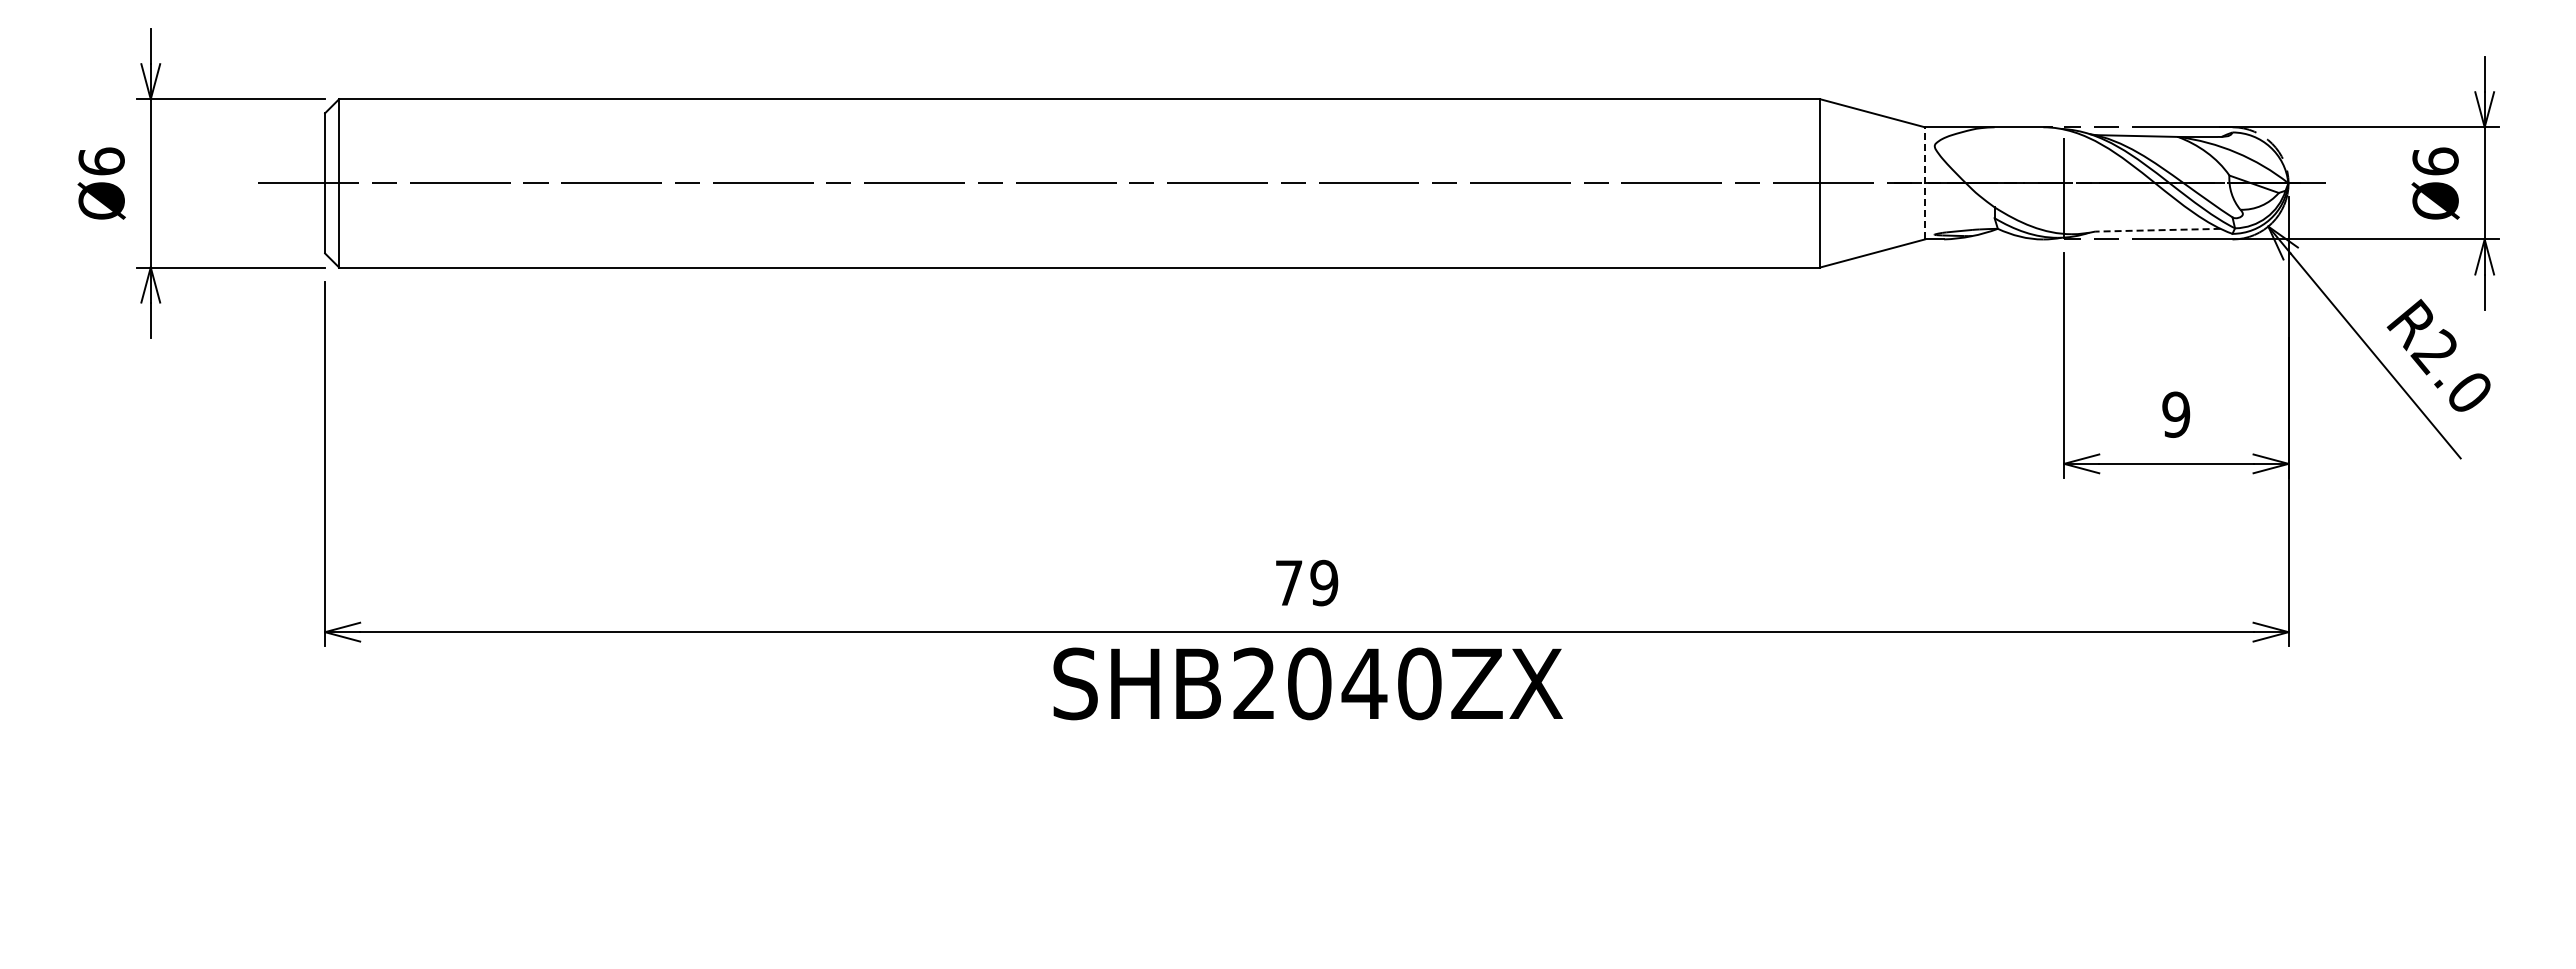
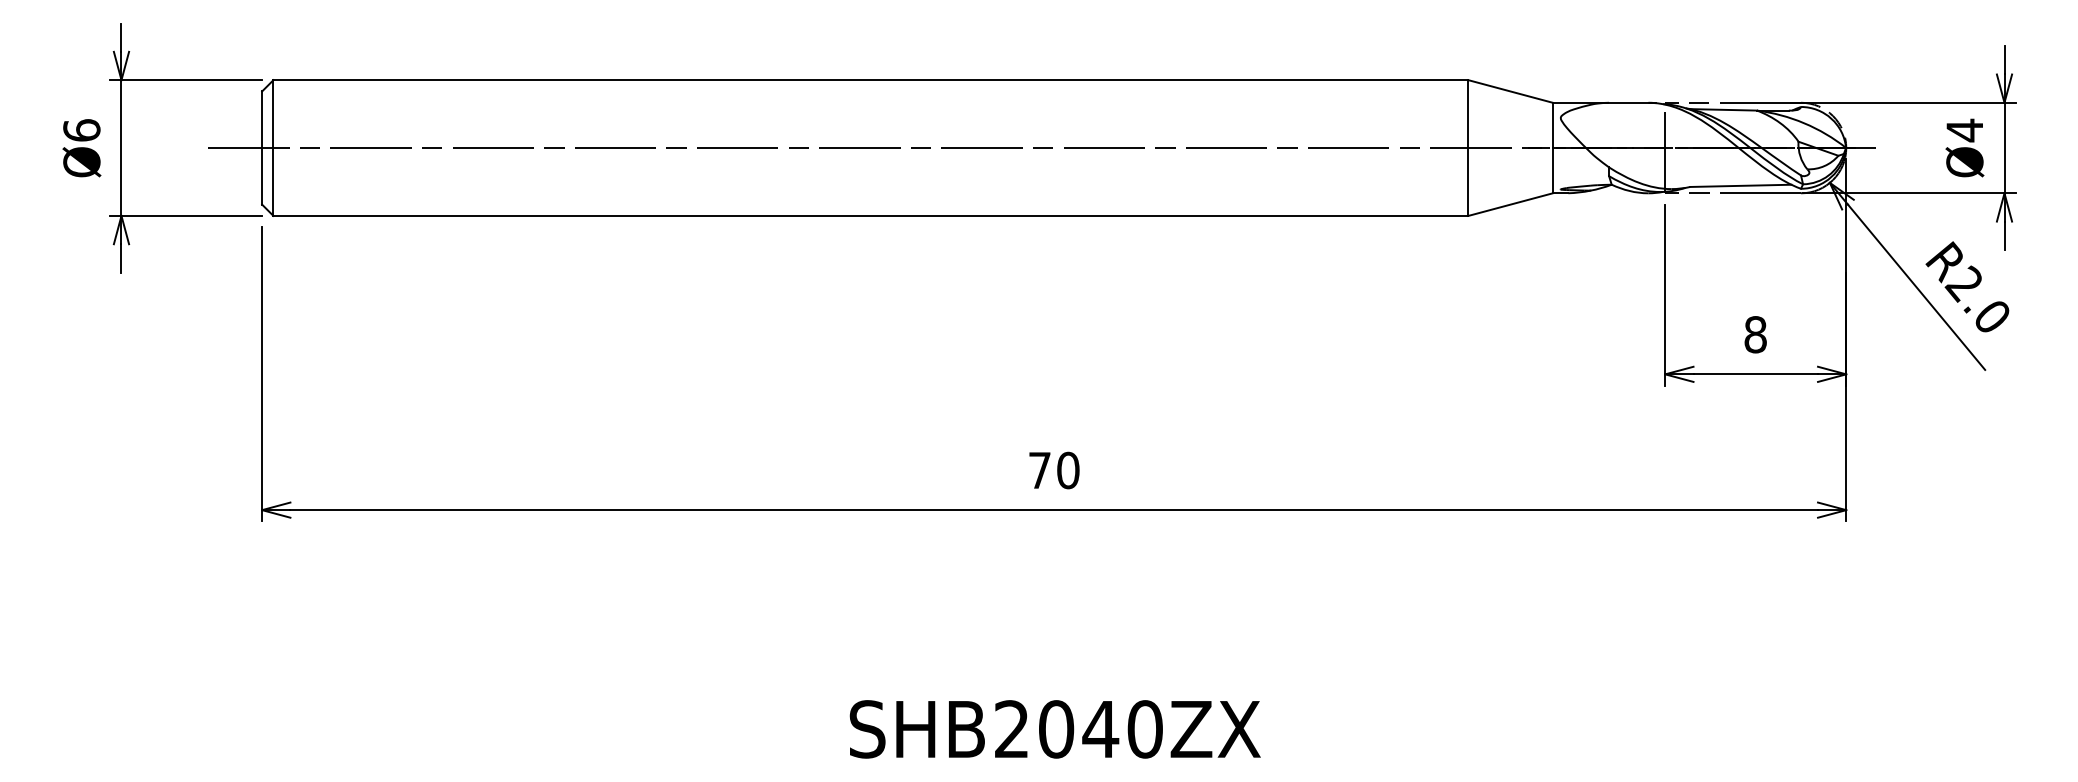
text: (2435, 161) -> (1964, 130), Ø6 -> Ø4
line: (1925, 182) -> (1553, 147), dashed -> solid
line: (2157, 230) -> (1740, 186), dashed -> solid
text: (2176, 414) -> (1755, 334), 9 -> 8
text: (1324, 583) -> (1068, 470), 79 -> 70
text: (1307, 683) -> (1054, 729), moved

